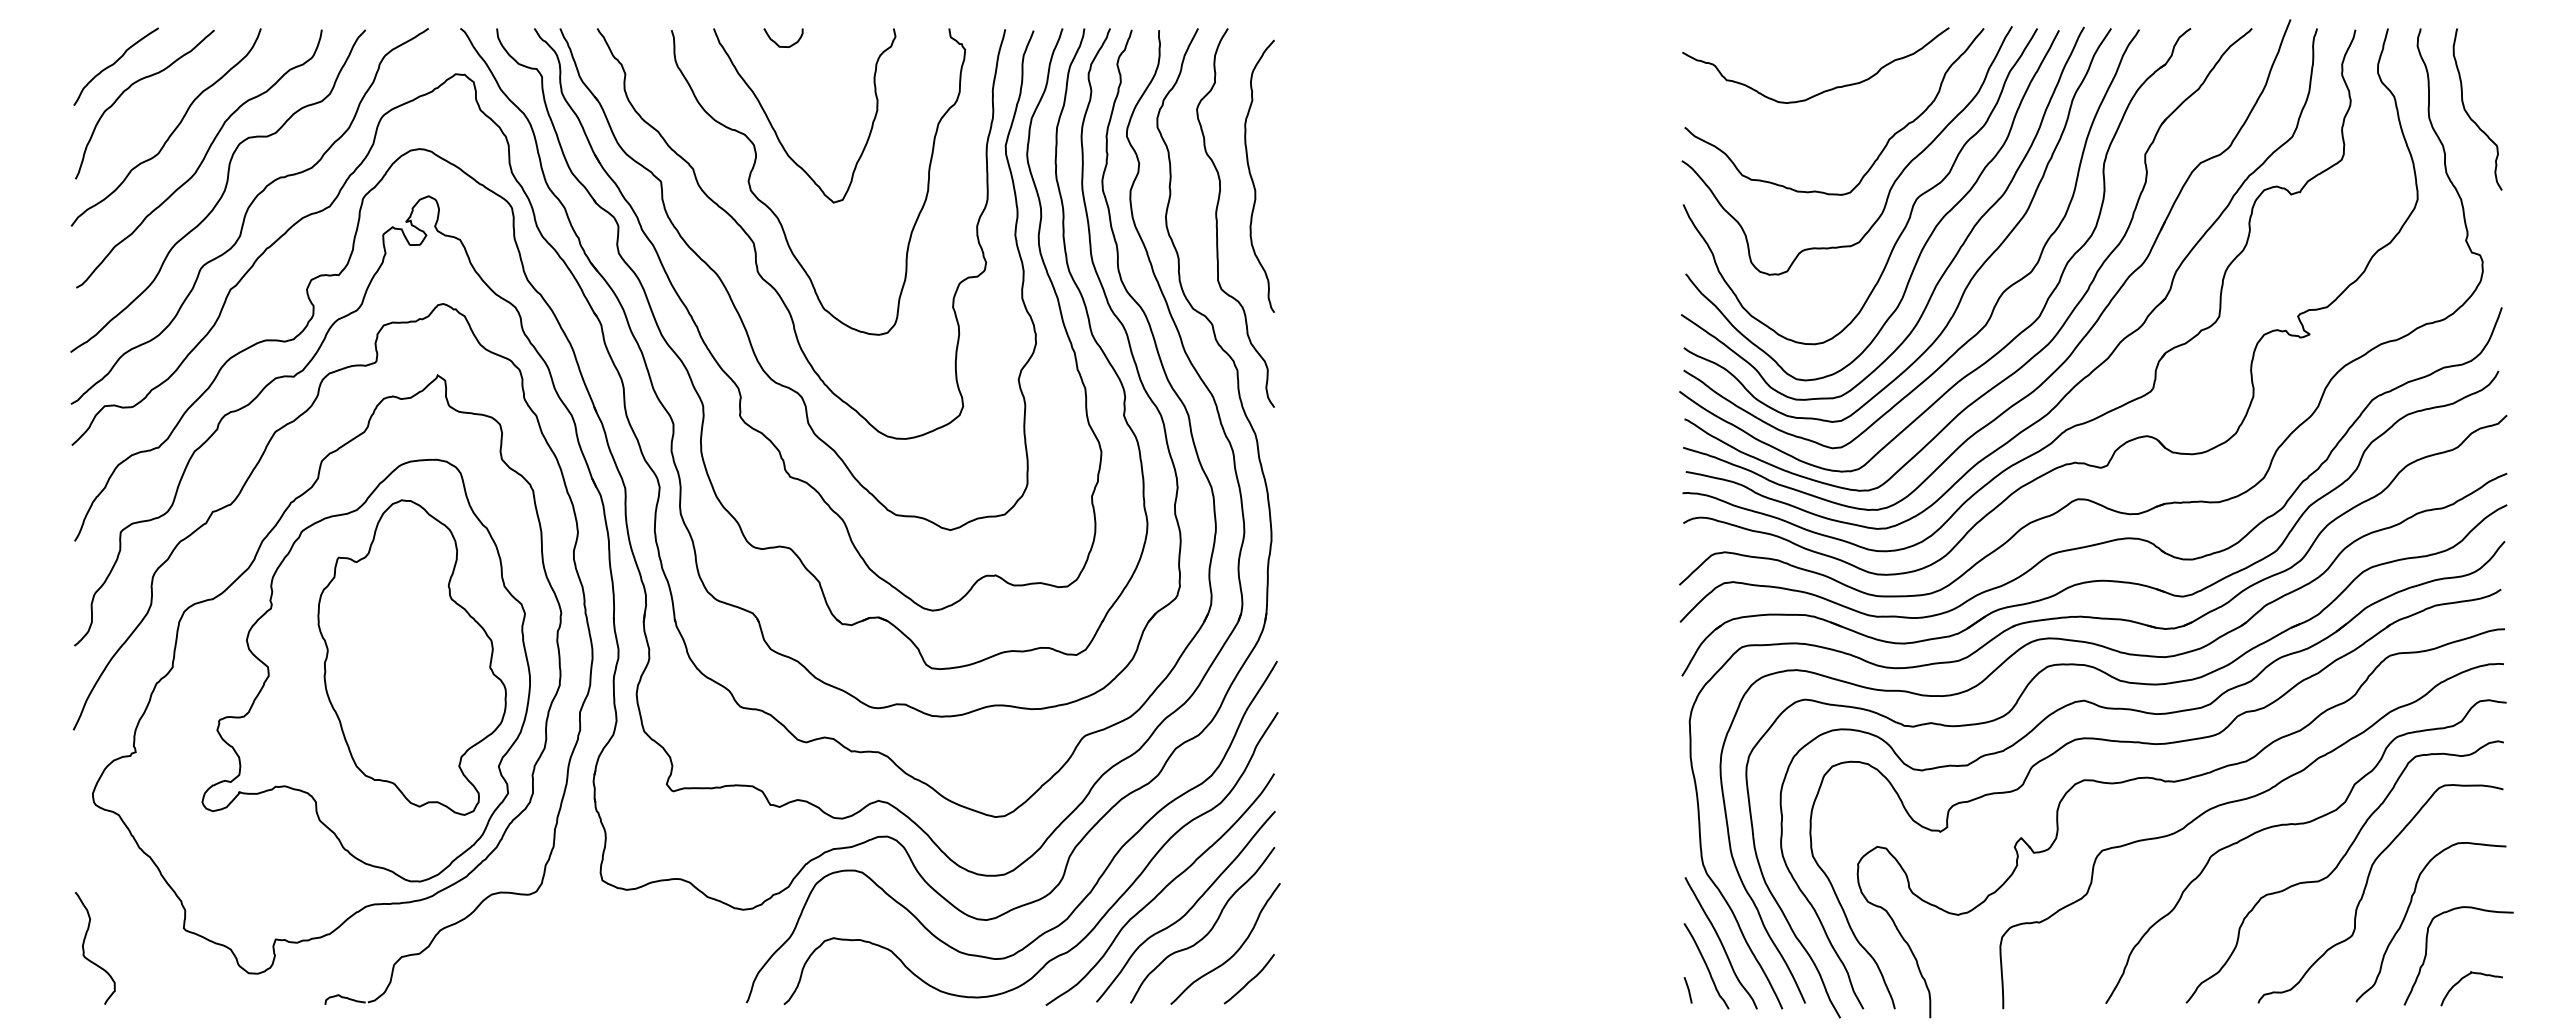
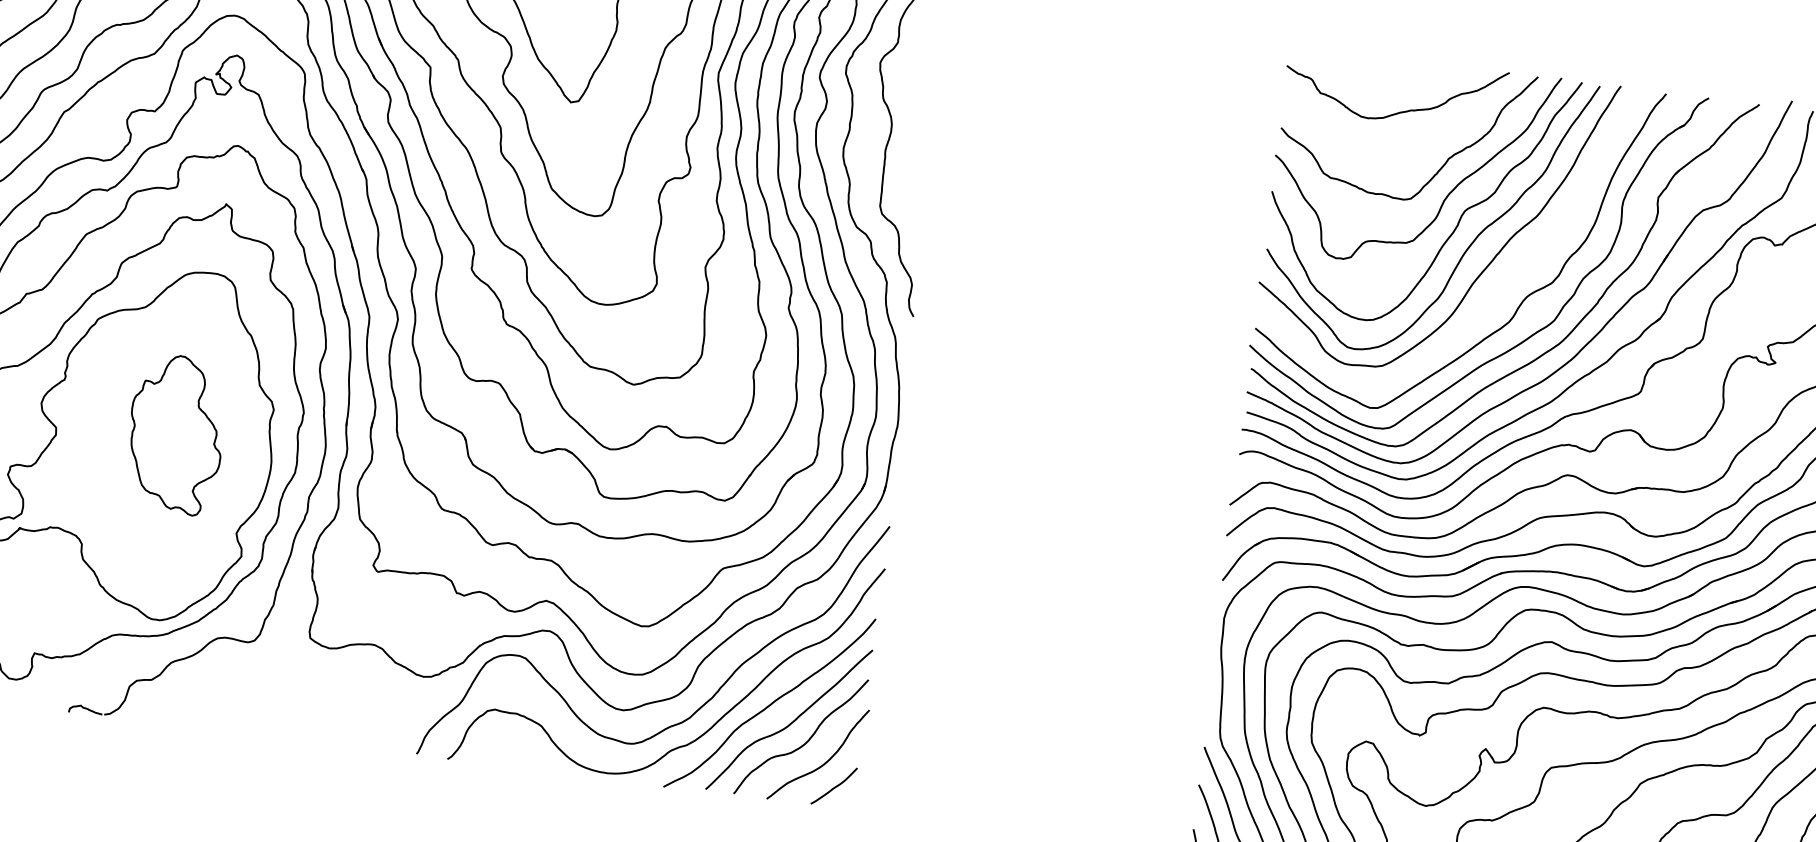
curve: (1252, 177) -> (919, 124), removed
curve: (1973, 274) -> (1504, 278), removed
part: (411, 657) -> (175, 434), size x0.6

